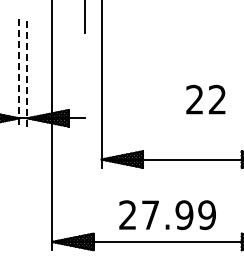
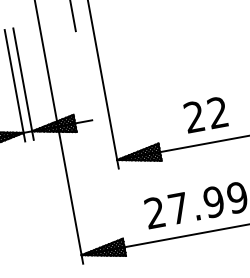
line: (19, 73) -> (15, 86), dashed -> solid
line: (27, 73) -> (23, 84), dashed -> solid
text: (205, 99) -> (205, 114), moved

